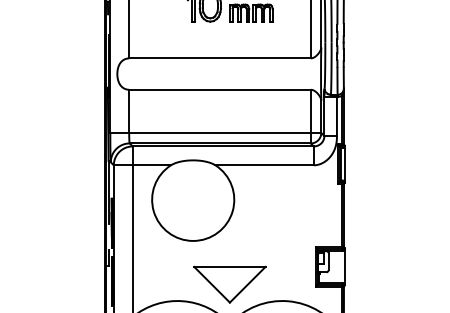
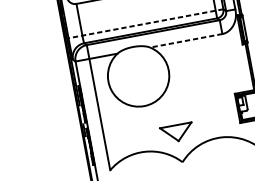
line: (215, 132) -> (145, 23), solid -> dashed
line: (264, 165) -> (186, 40), solid -> dashed
part: (229, 284) -> (176, 133), size x0.6

